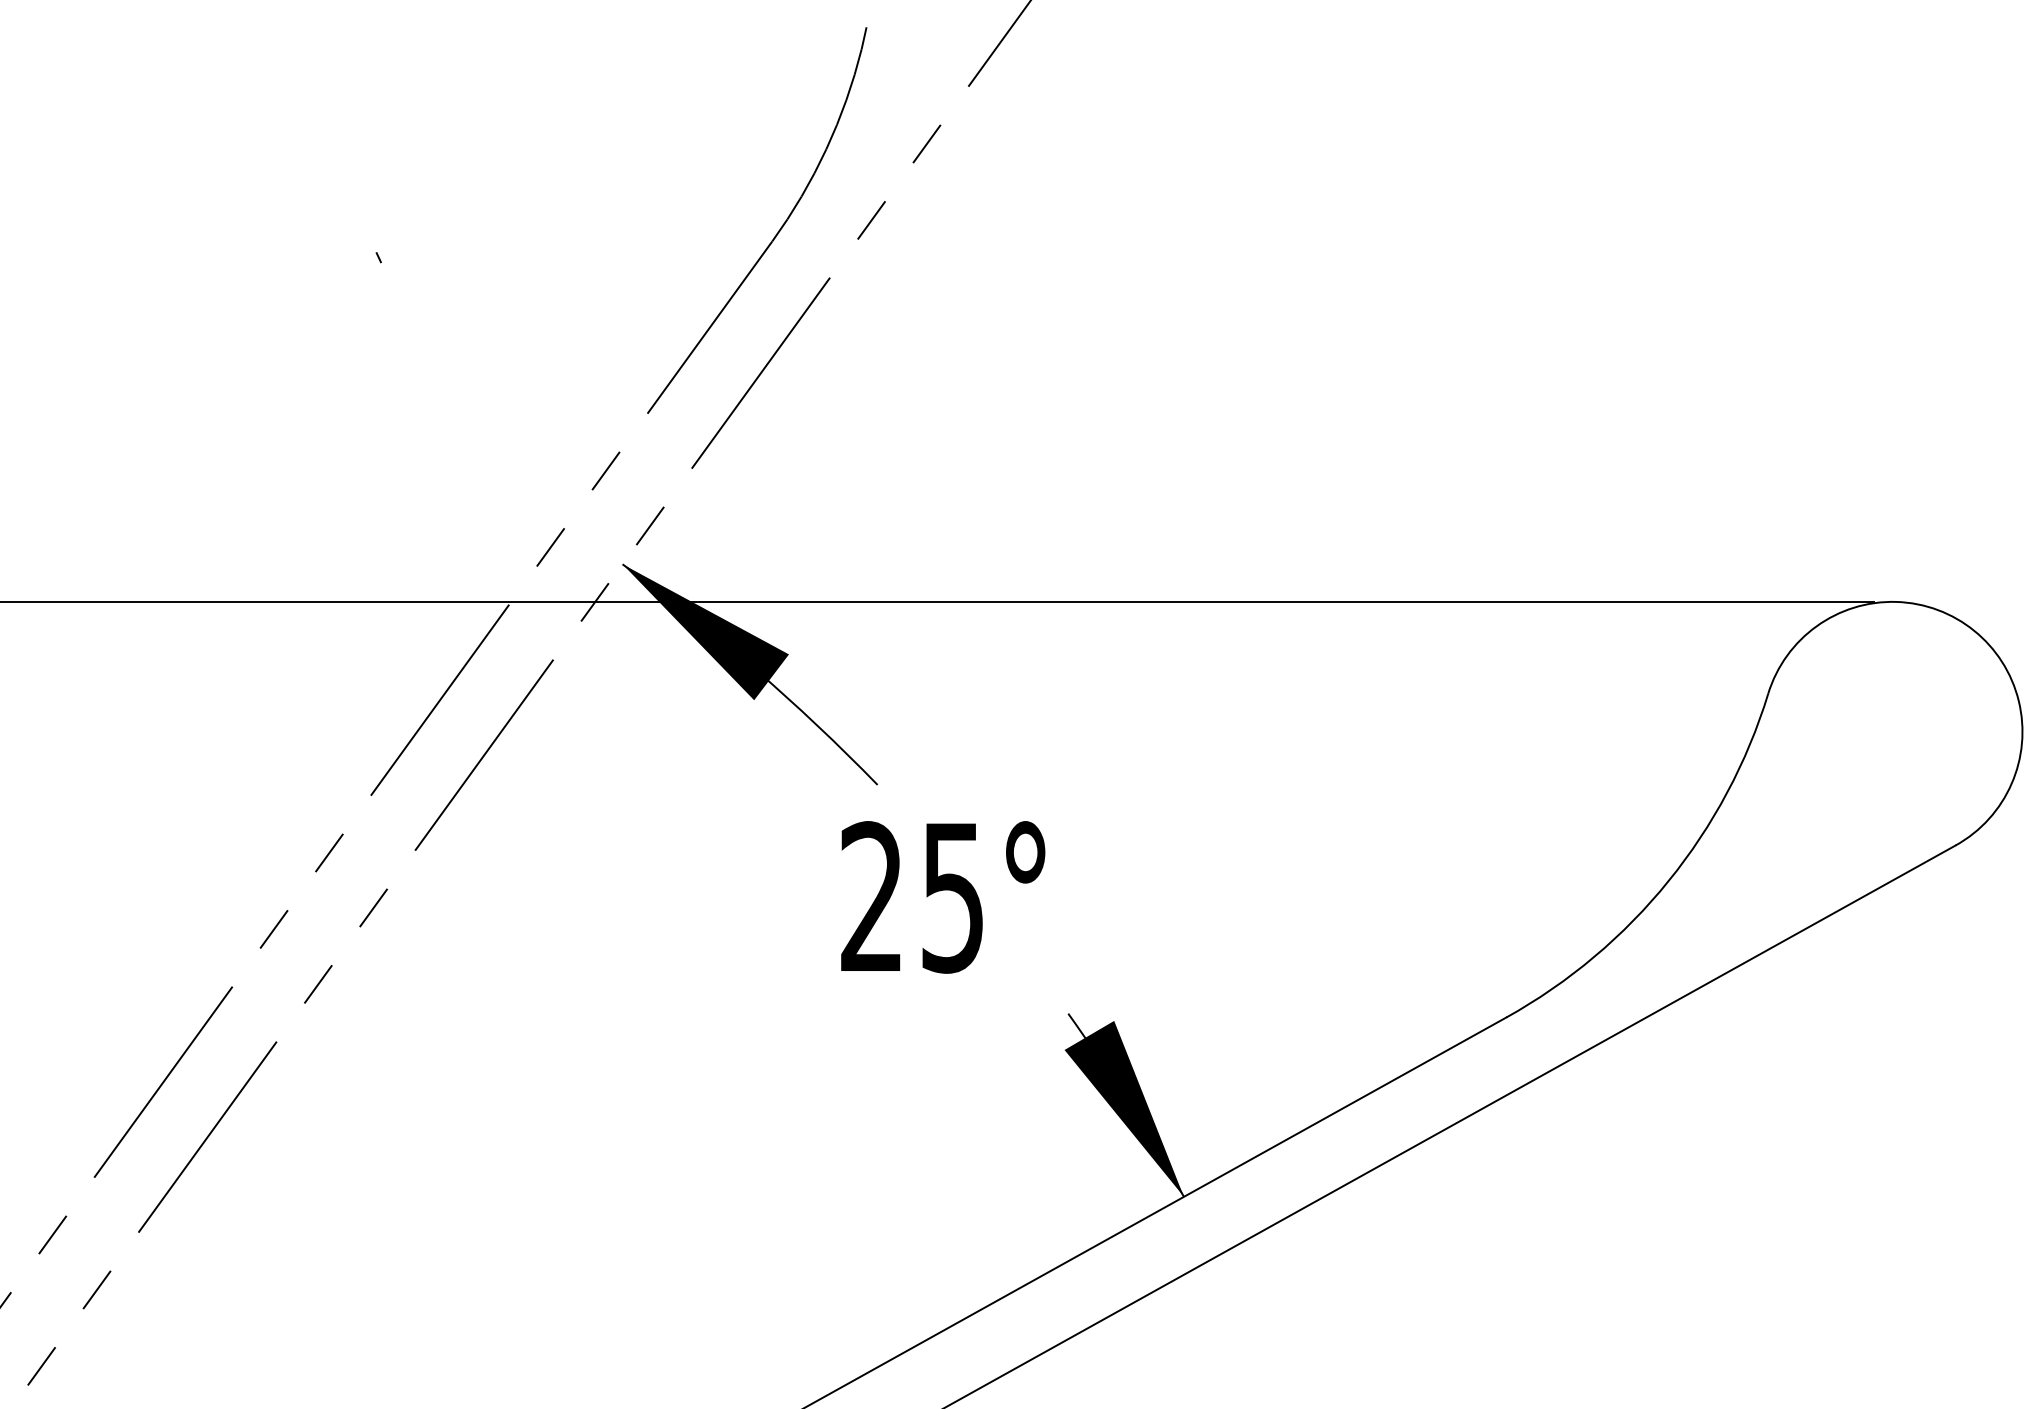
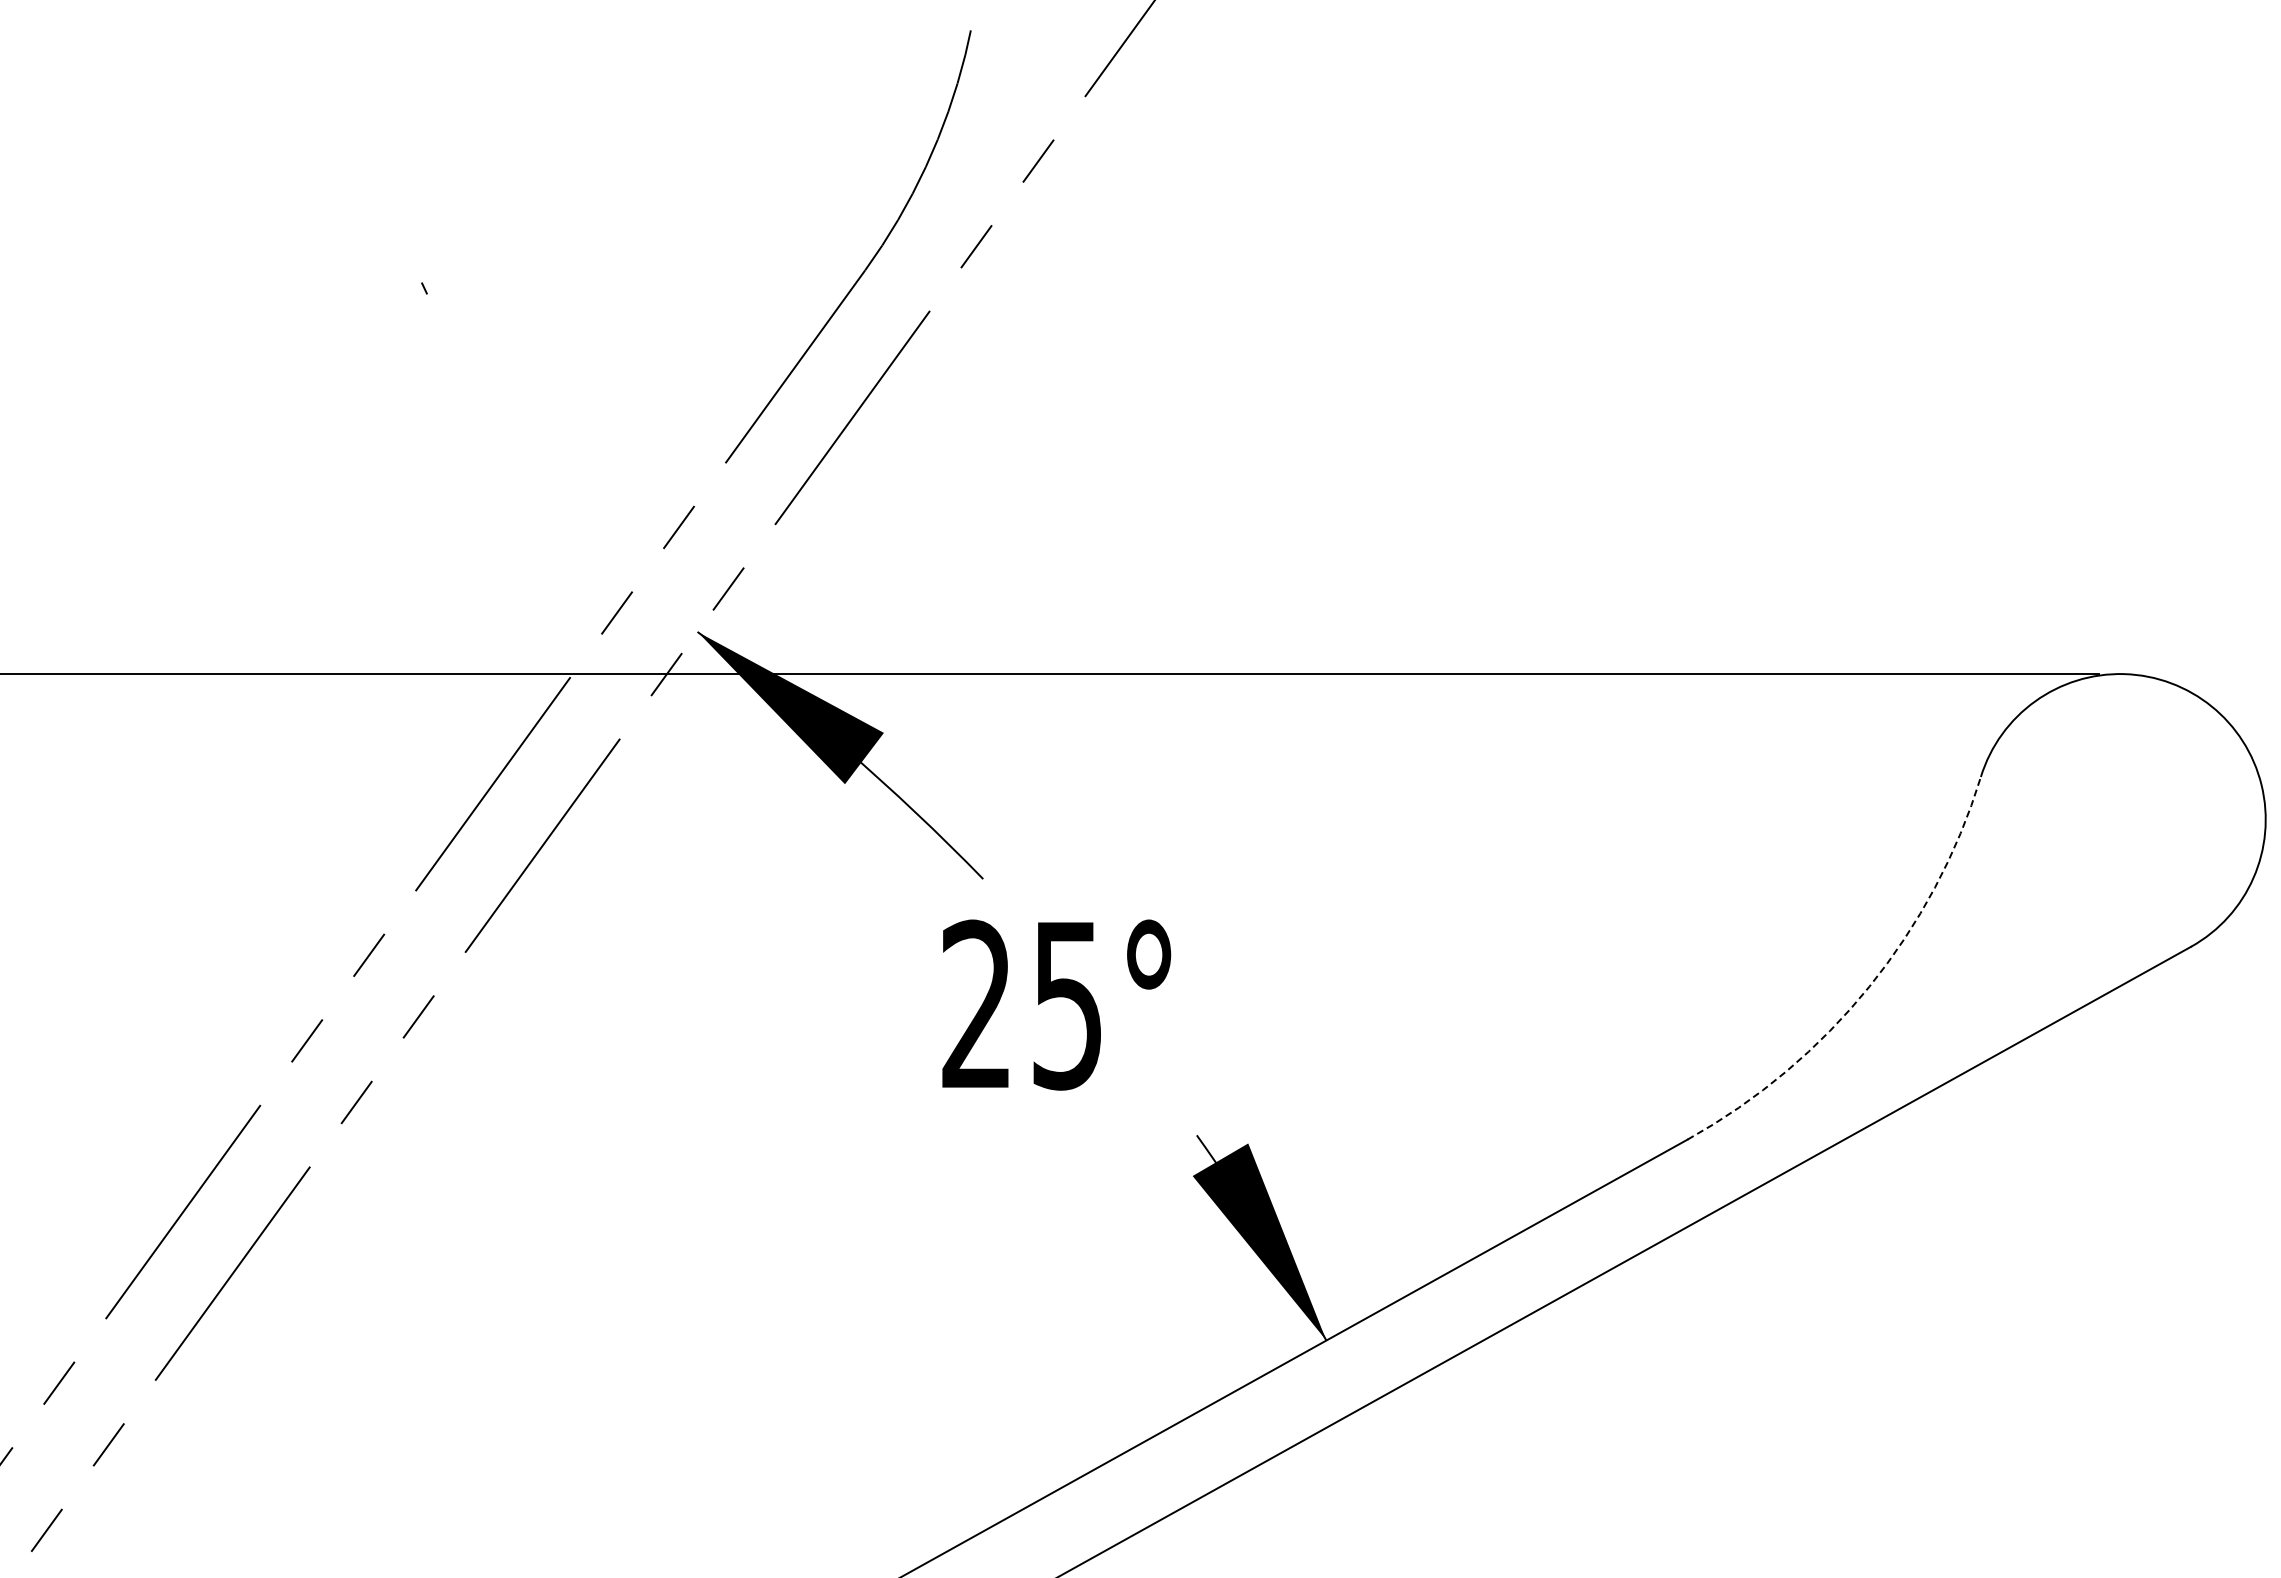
arc: (1668, 880) -> (1869, 986), solid -> dashed

